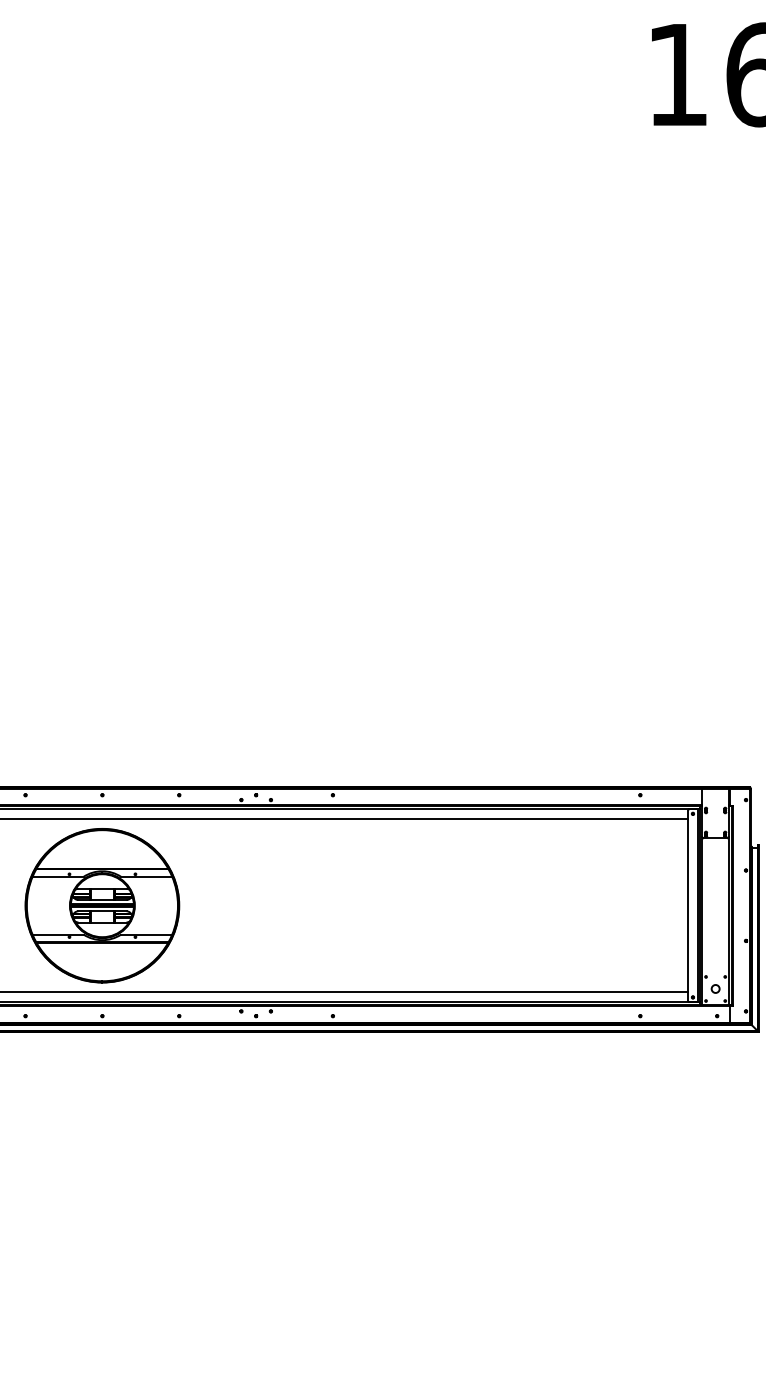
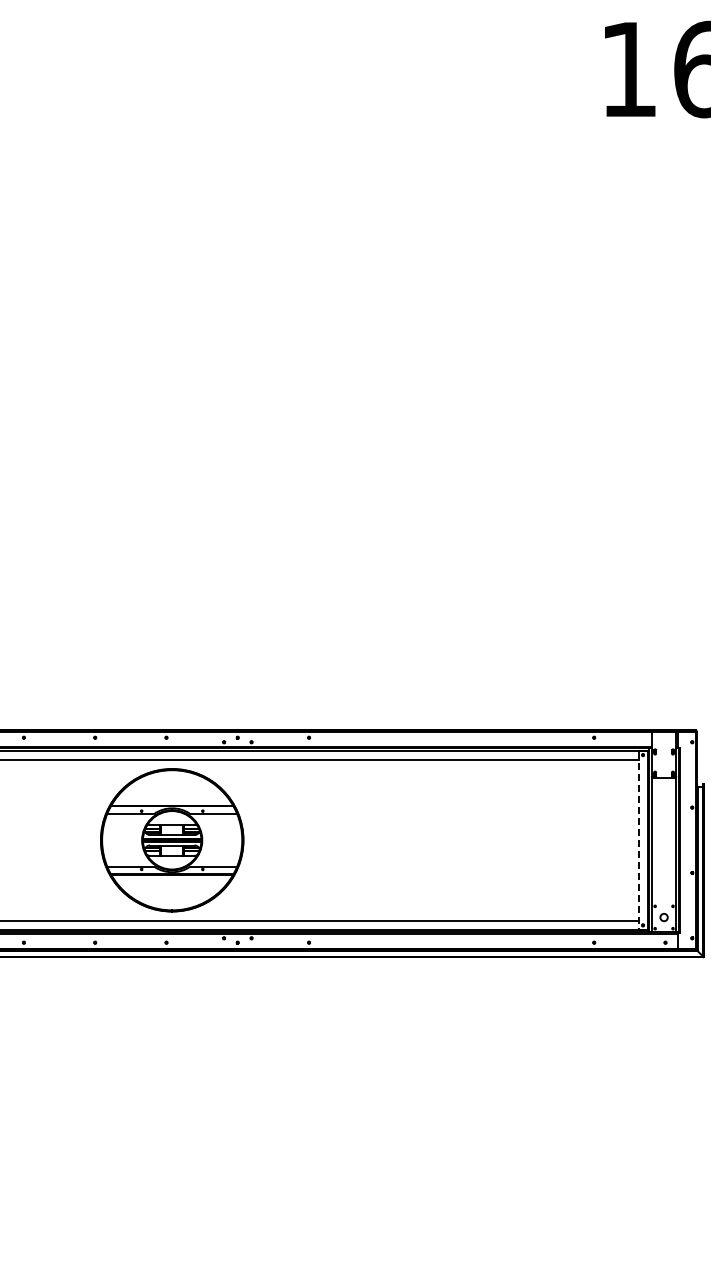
part: (102, 905) -> (172, 840), moved
line: (688, 905) -> (638, 840), solid -> dashed

